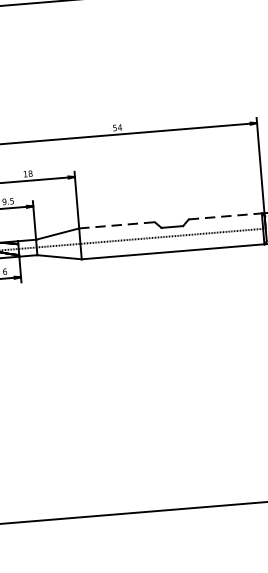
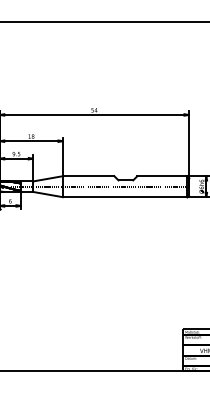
line: (225, 216) -> (162, 176), dashed -> solid
line: (116, 225) -> (88, 176), dashed -> solid

